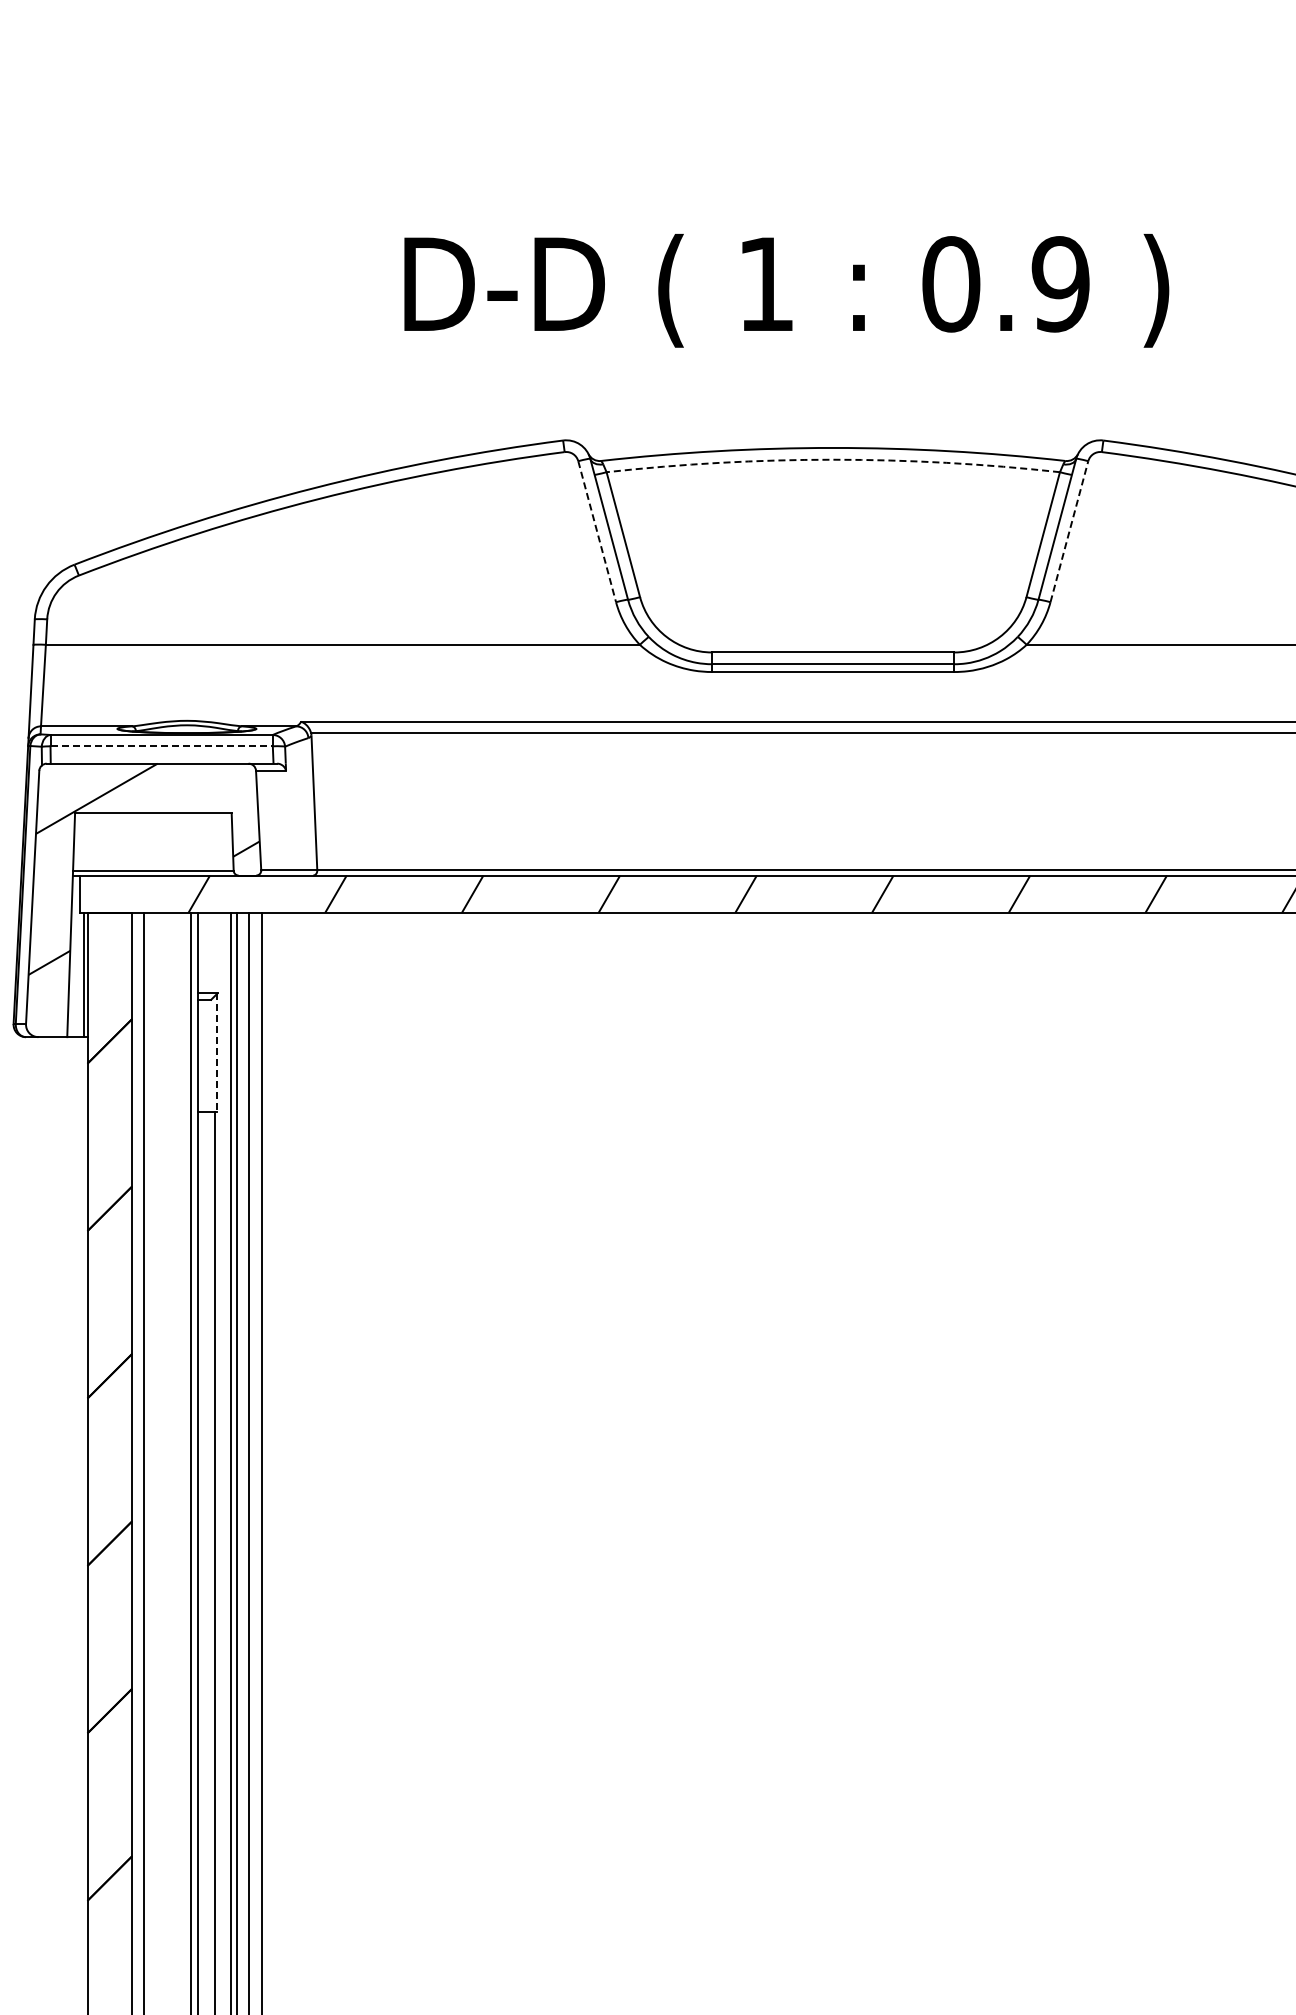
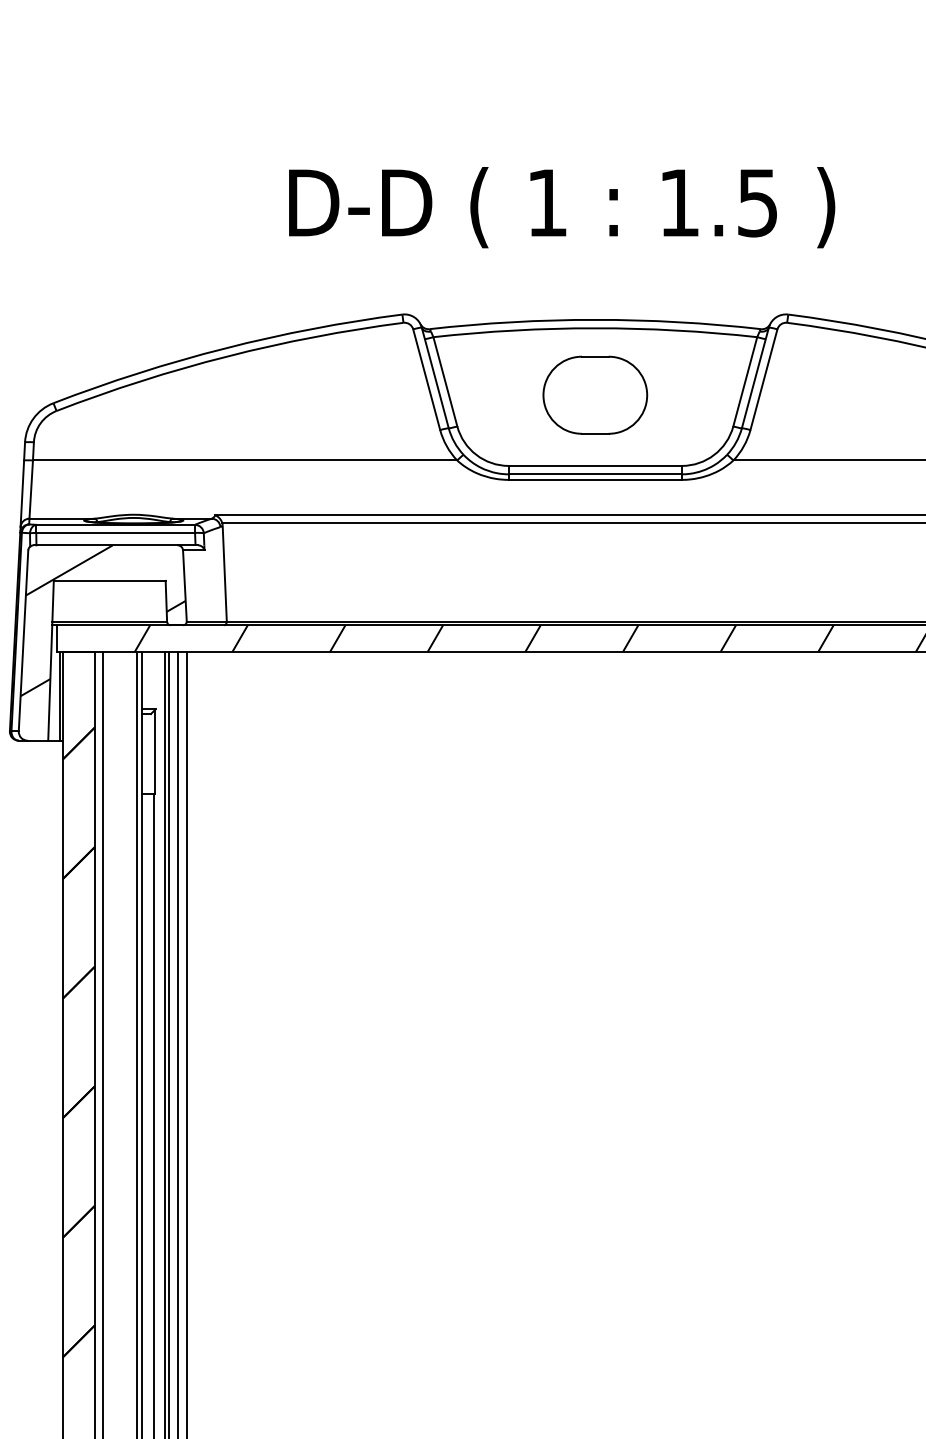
text: (1005, 284) -> (718, 203), 0.9 -> 1.5
arc: (833, 459) -> (595, 328), dashed -> solid
line: (597, 531) -> (426, 379), dashed -> solid
line: (1069, 531) -> (764, 379), dashed -> solid
part: (832, 553) -> (594, 395), added
line: (162, 746) -> (116, 533), dashed -> solid
line: (217, 1053) -> (155, 752), dashed -> solid

